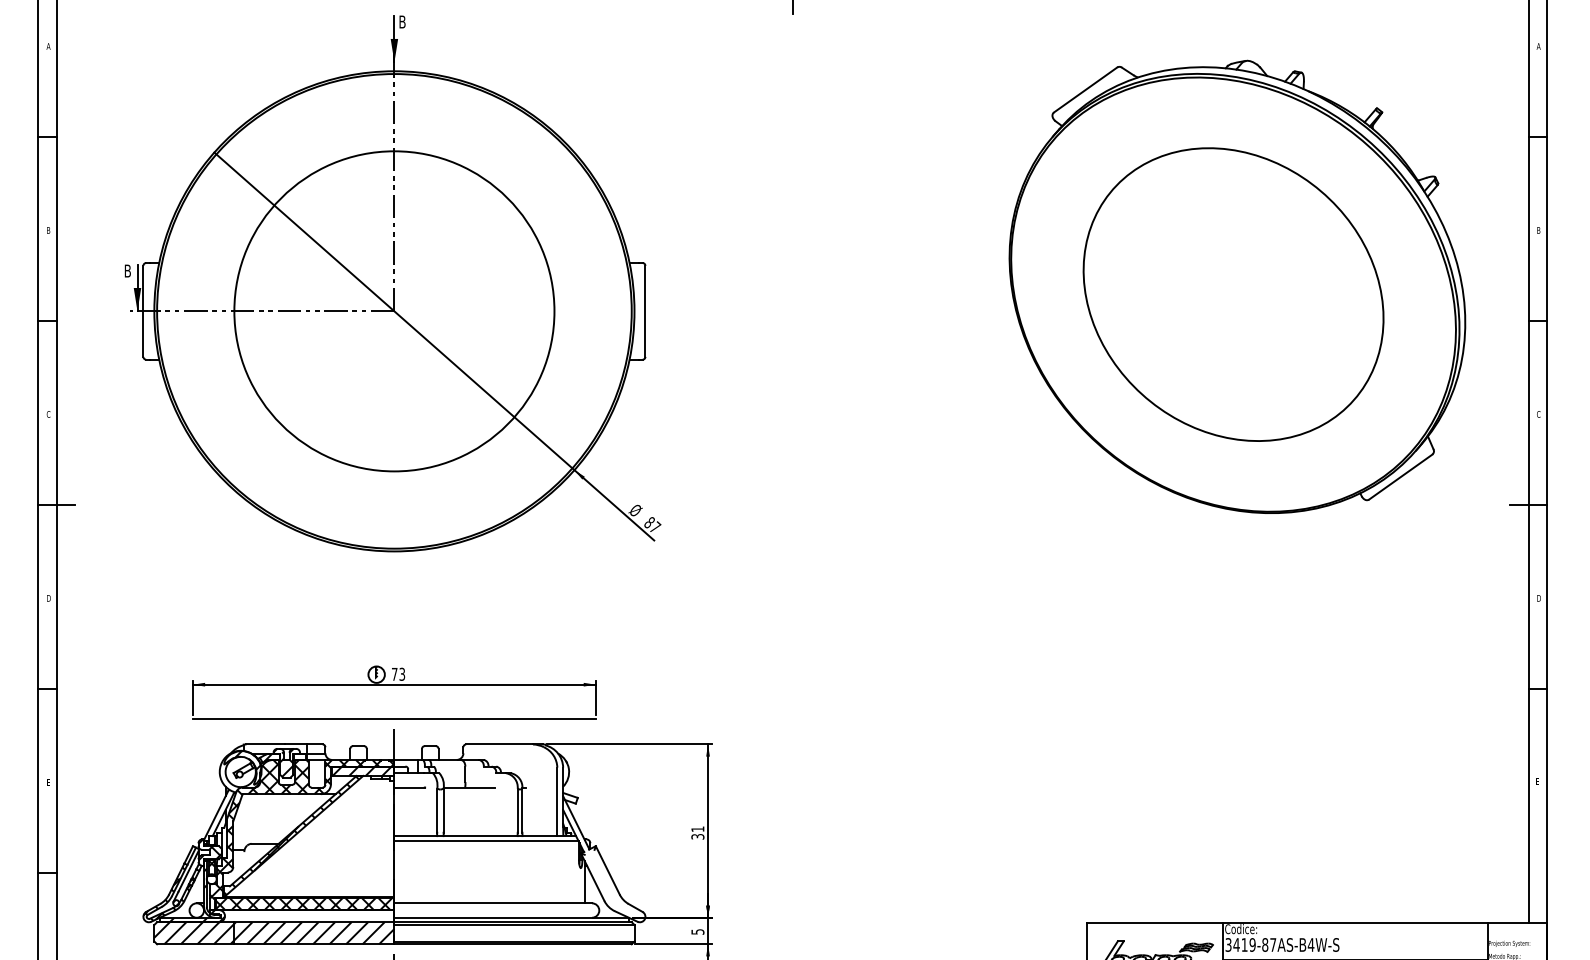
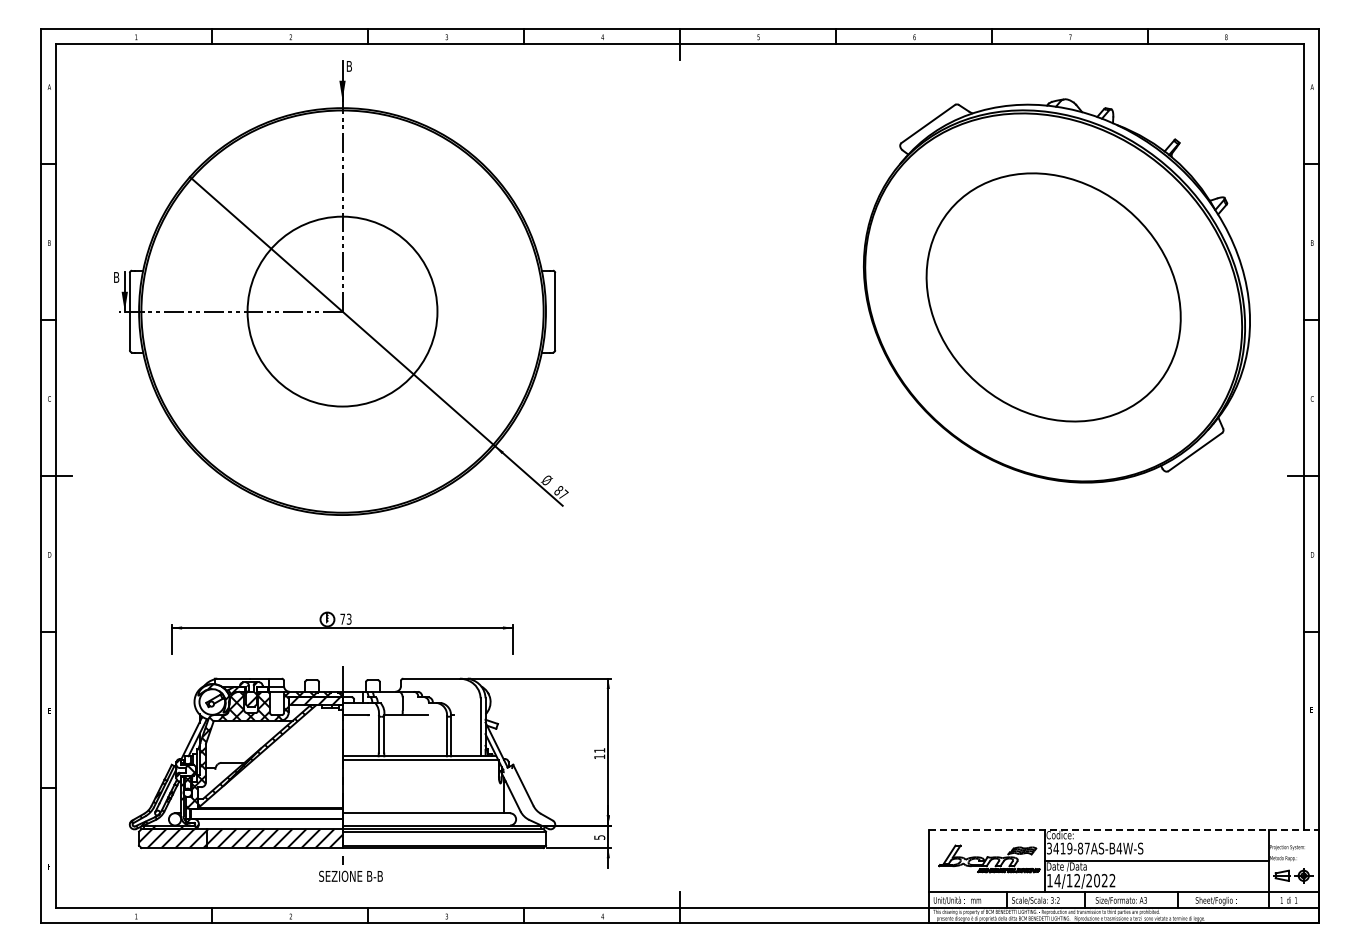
circle: (394, 311) -> (342, 311), size x0.7
line: (394, 719) -> (342, 657), removed
text: (697, 836) -> (599, 756), 31 -> 11
hatch: (303, 903) -> (265, 813), removed
line: (1317, 922) -> (1124, 829), solid -> dashed

